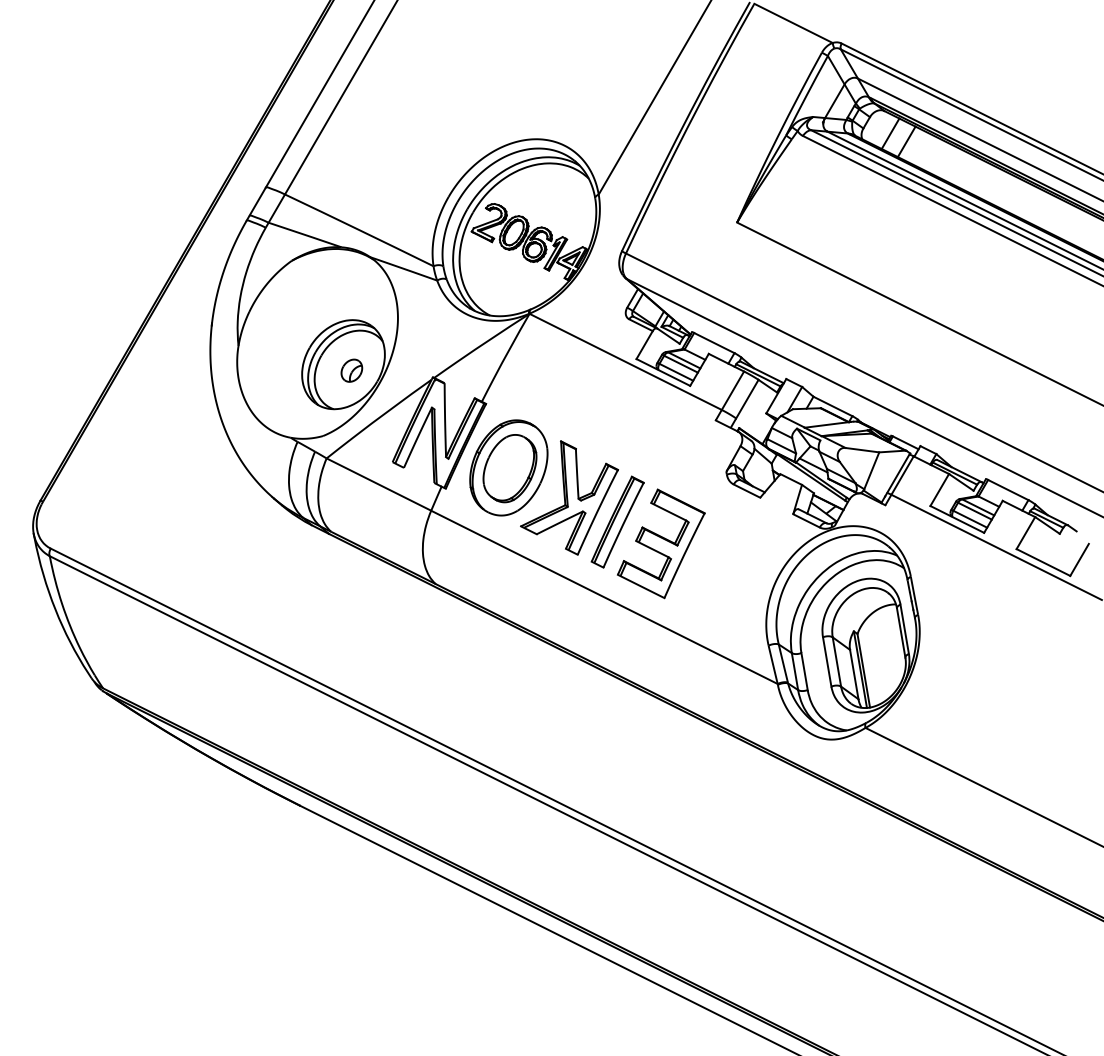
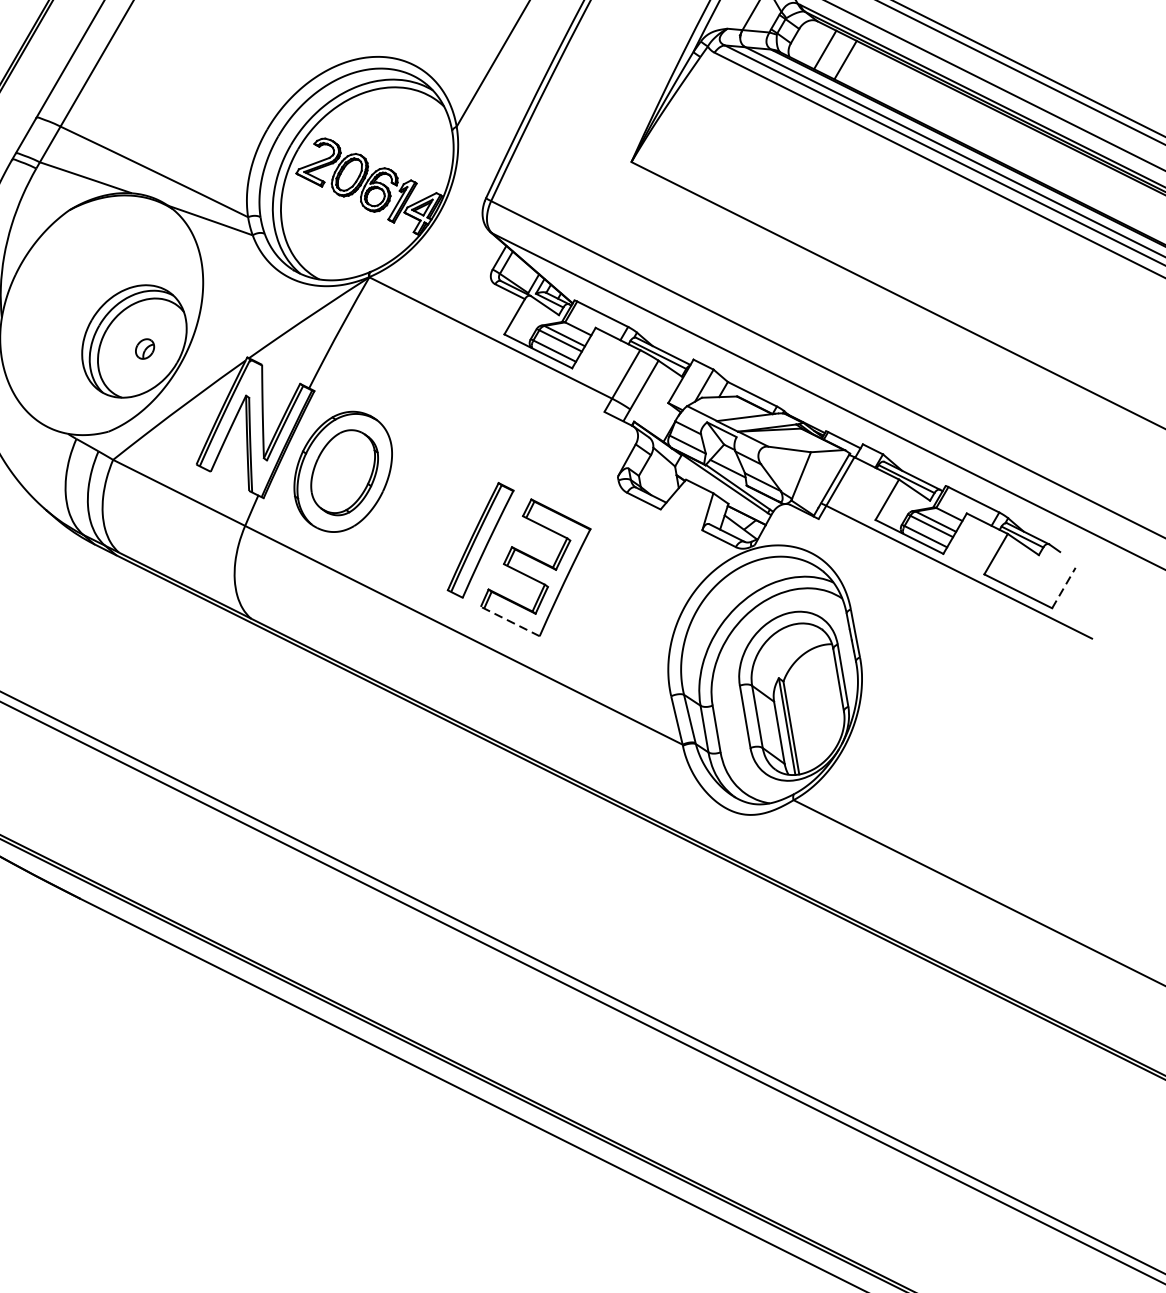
part: (351, 370) -> (144, 348), size x0.7
part: (569, 497) -> (419, 509), removed
line: (1079, 559) -> (1063, 587), solid -> dashed
line: (640, 586) -> (509, 621), solid -> dashed

